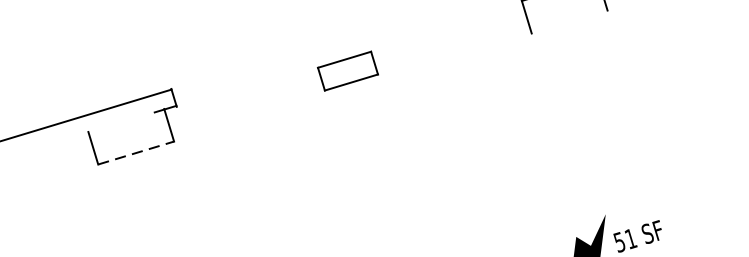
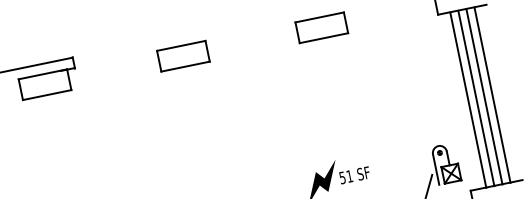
line: (568, 22) -> (323, 38), added
part: (347, 70) -> (183, 55), size x1.43
line: (125, 120) -> (42, 74), added
line: (136, 153) -> (47, 95), dashed -> solid

